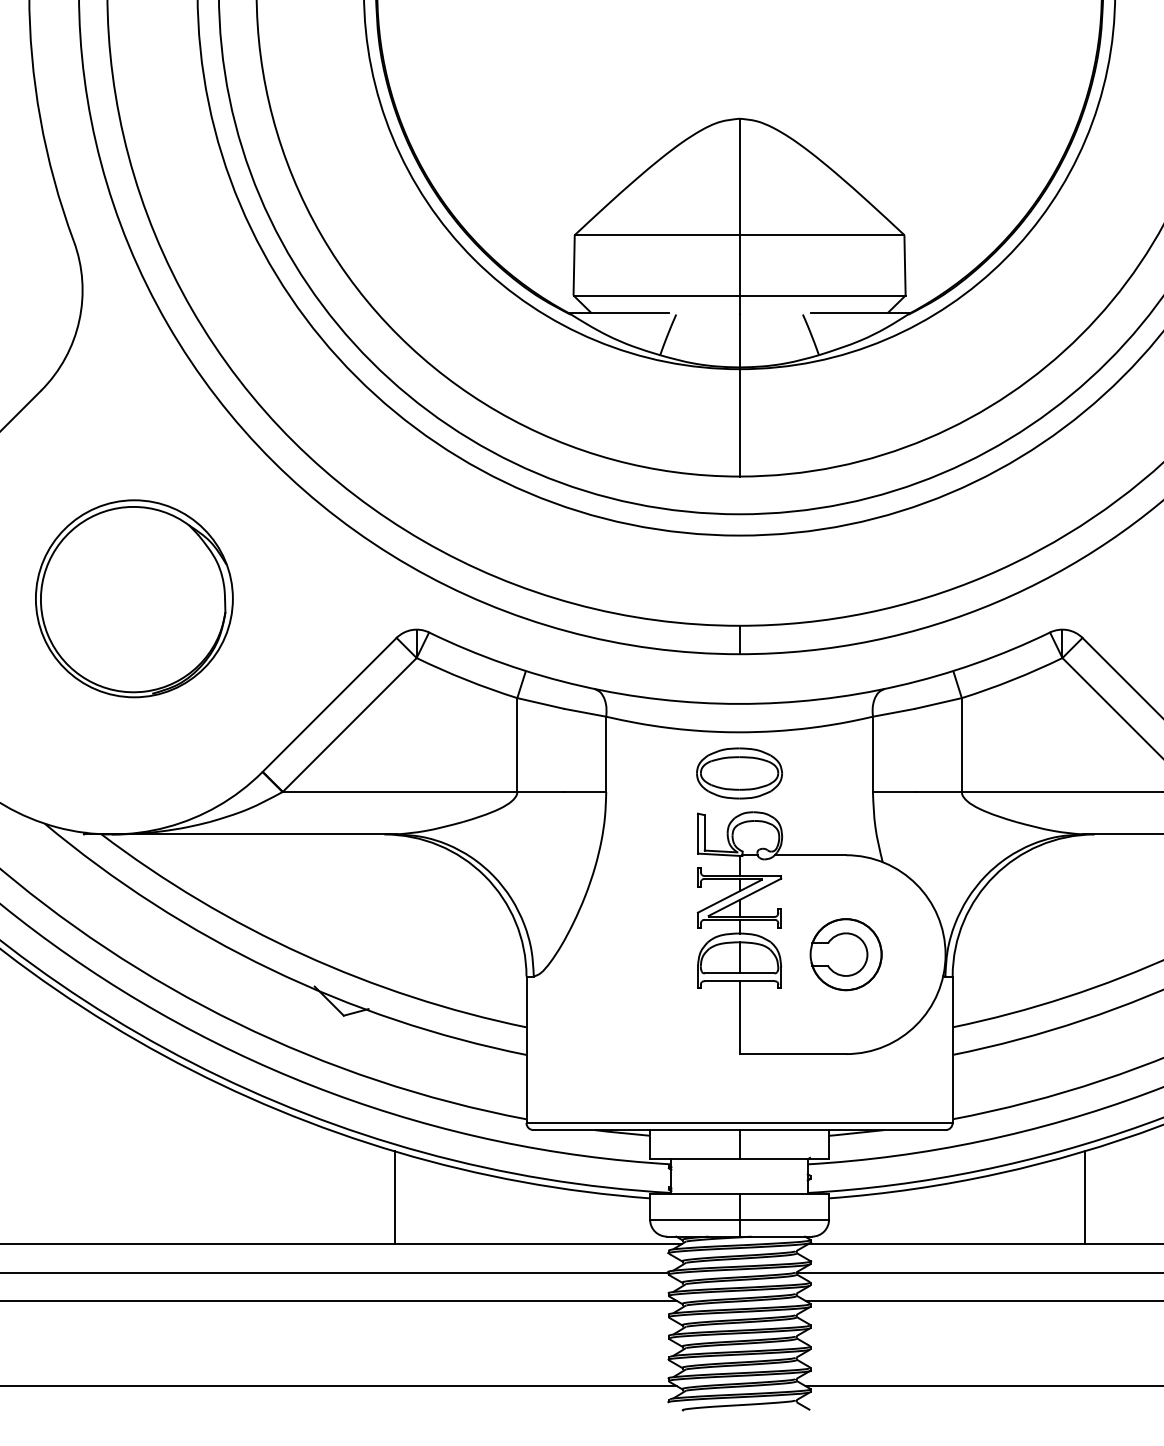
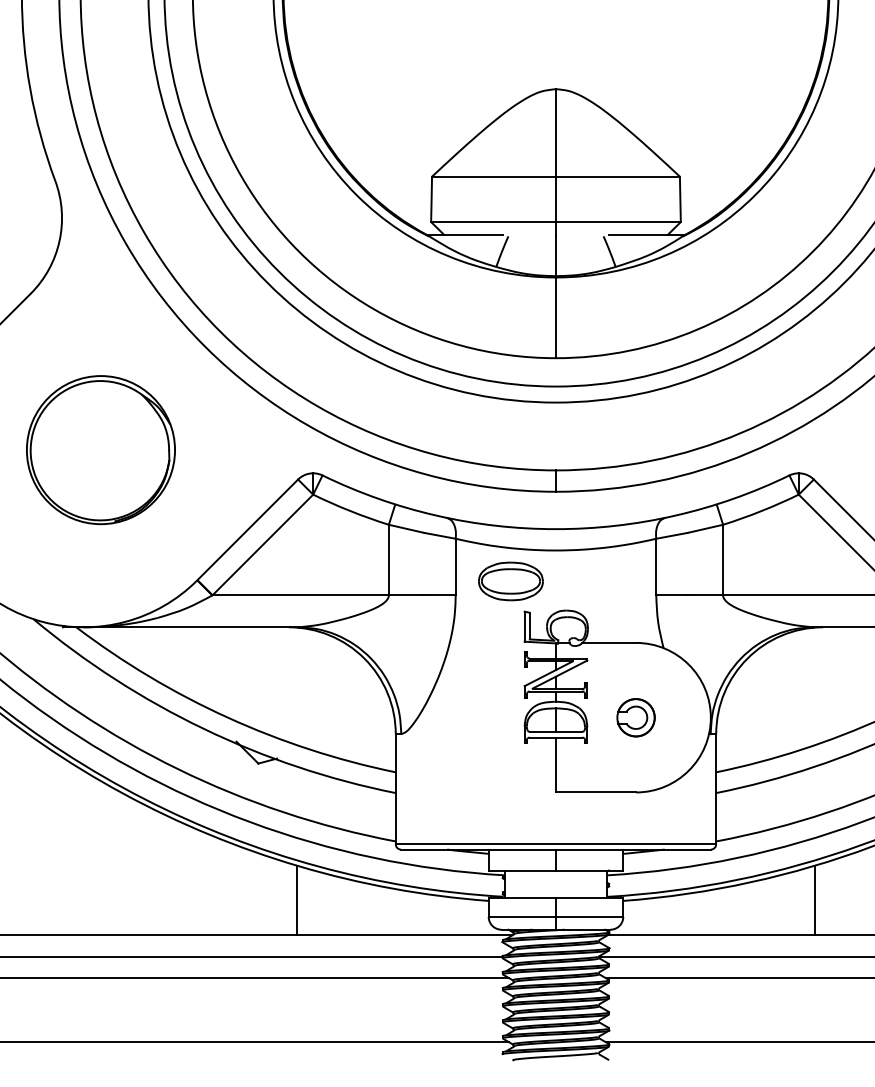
part: (738, 773) -> (510, 581), moved
part: (845, 954) -> (635, 717), size x0.7

